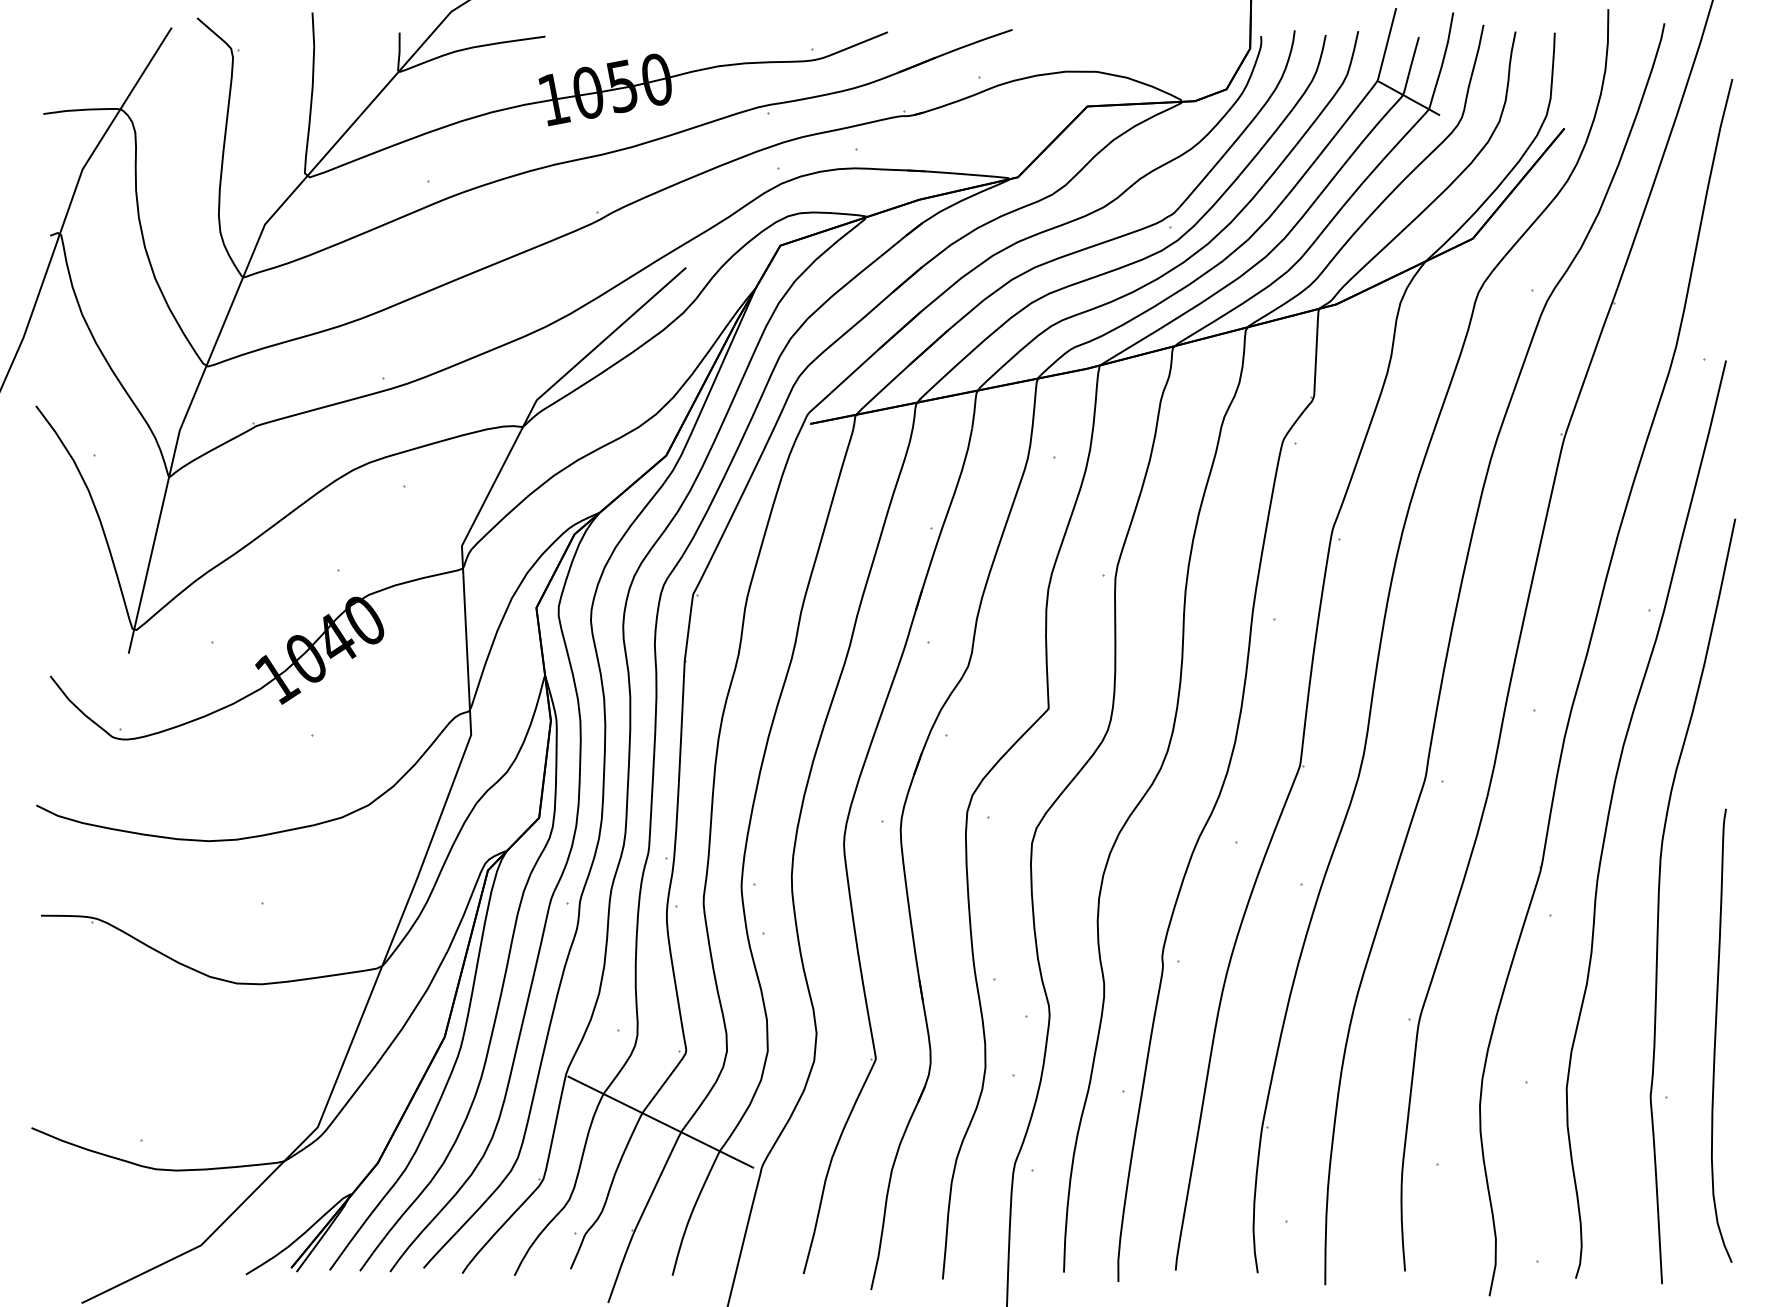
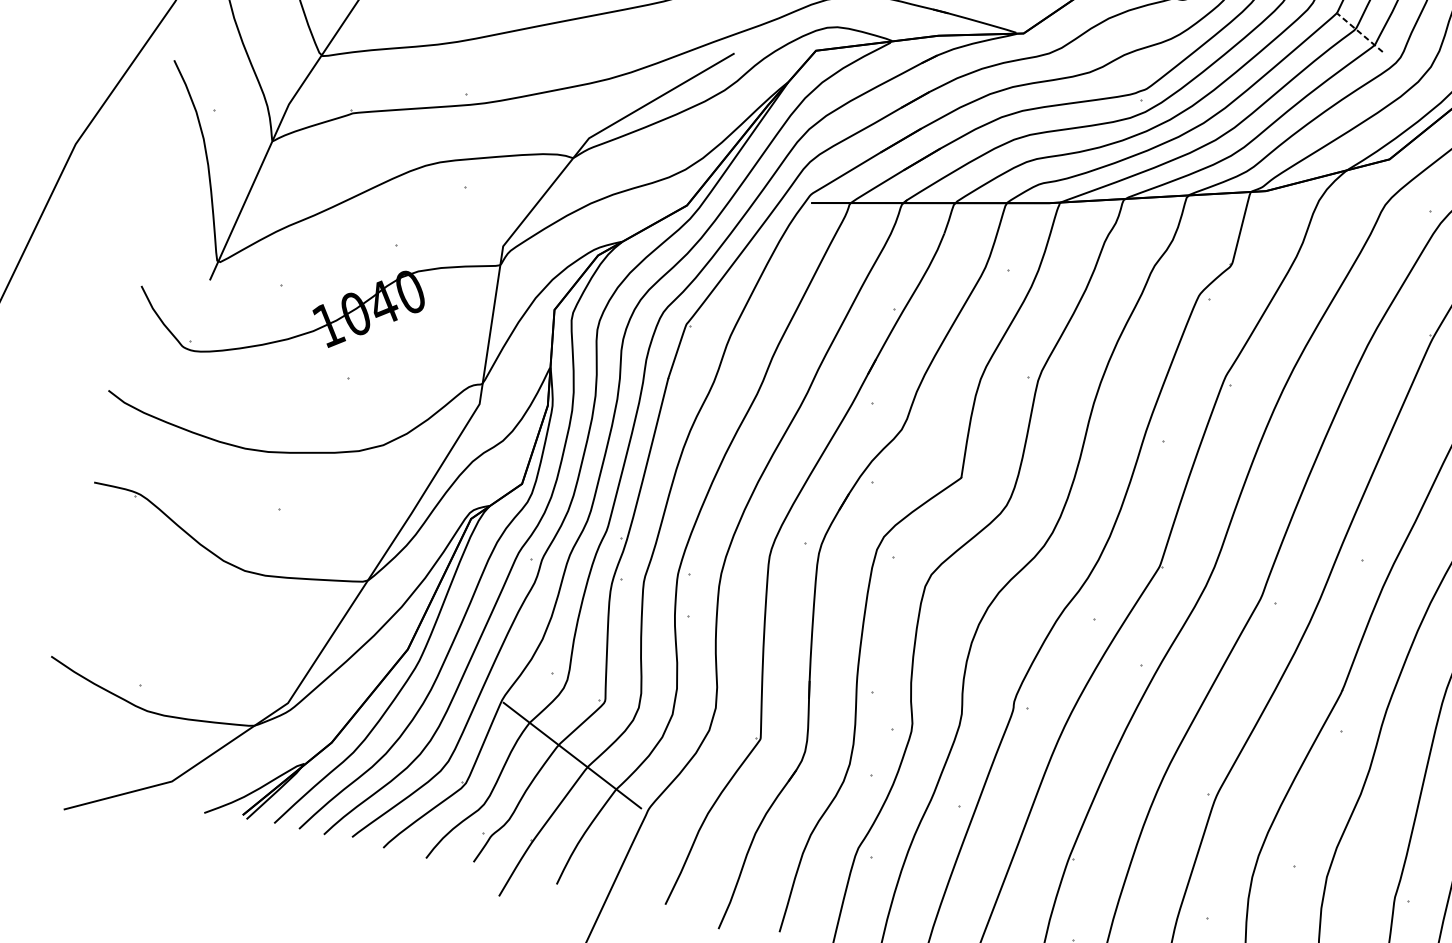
line: (1408, 98) -> (1359, 32), solid -> dashed

